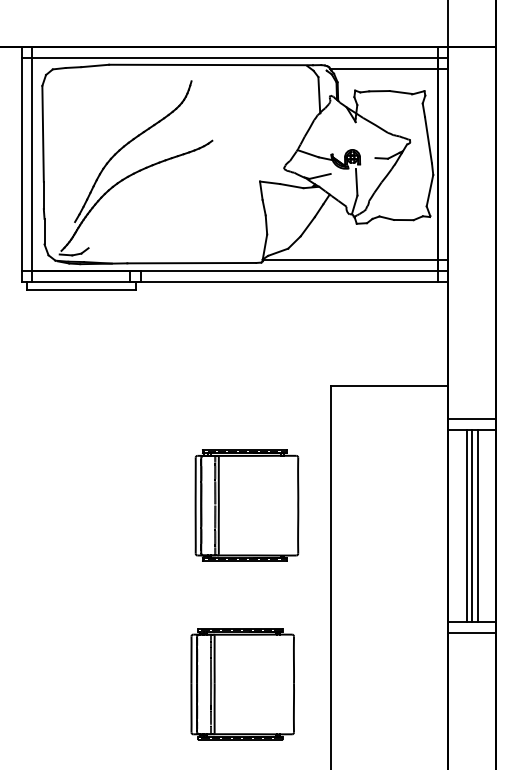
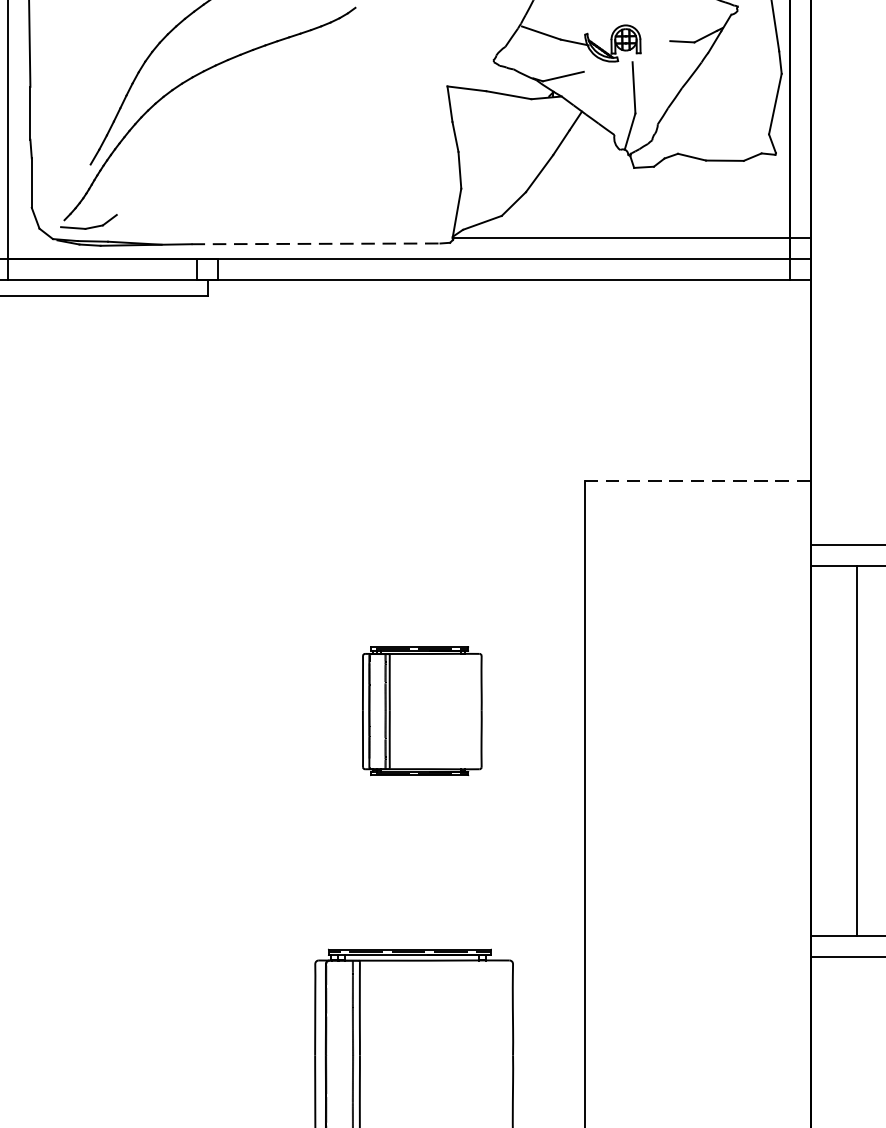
line: (192, 263) -> (317, 244), solid -> dashed
line: (389, 386) -> (697, 481), solid -> dashed
part: (246, 505) -> (421, 711), size x0.6
line: (467, 526) -> (847, 751), removed
line: (477, 526) -> (867, 751), removed

